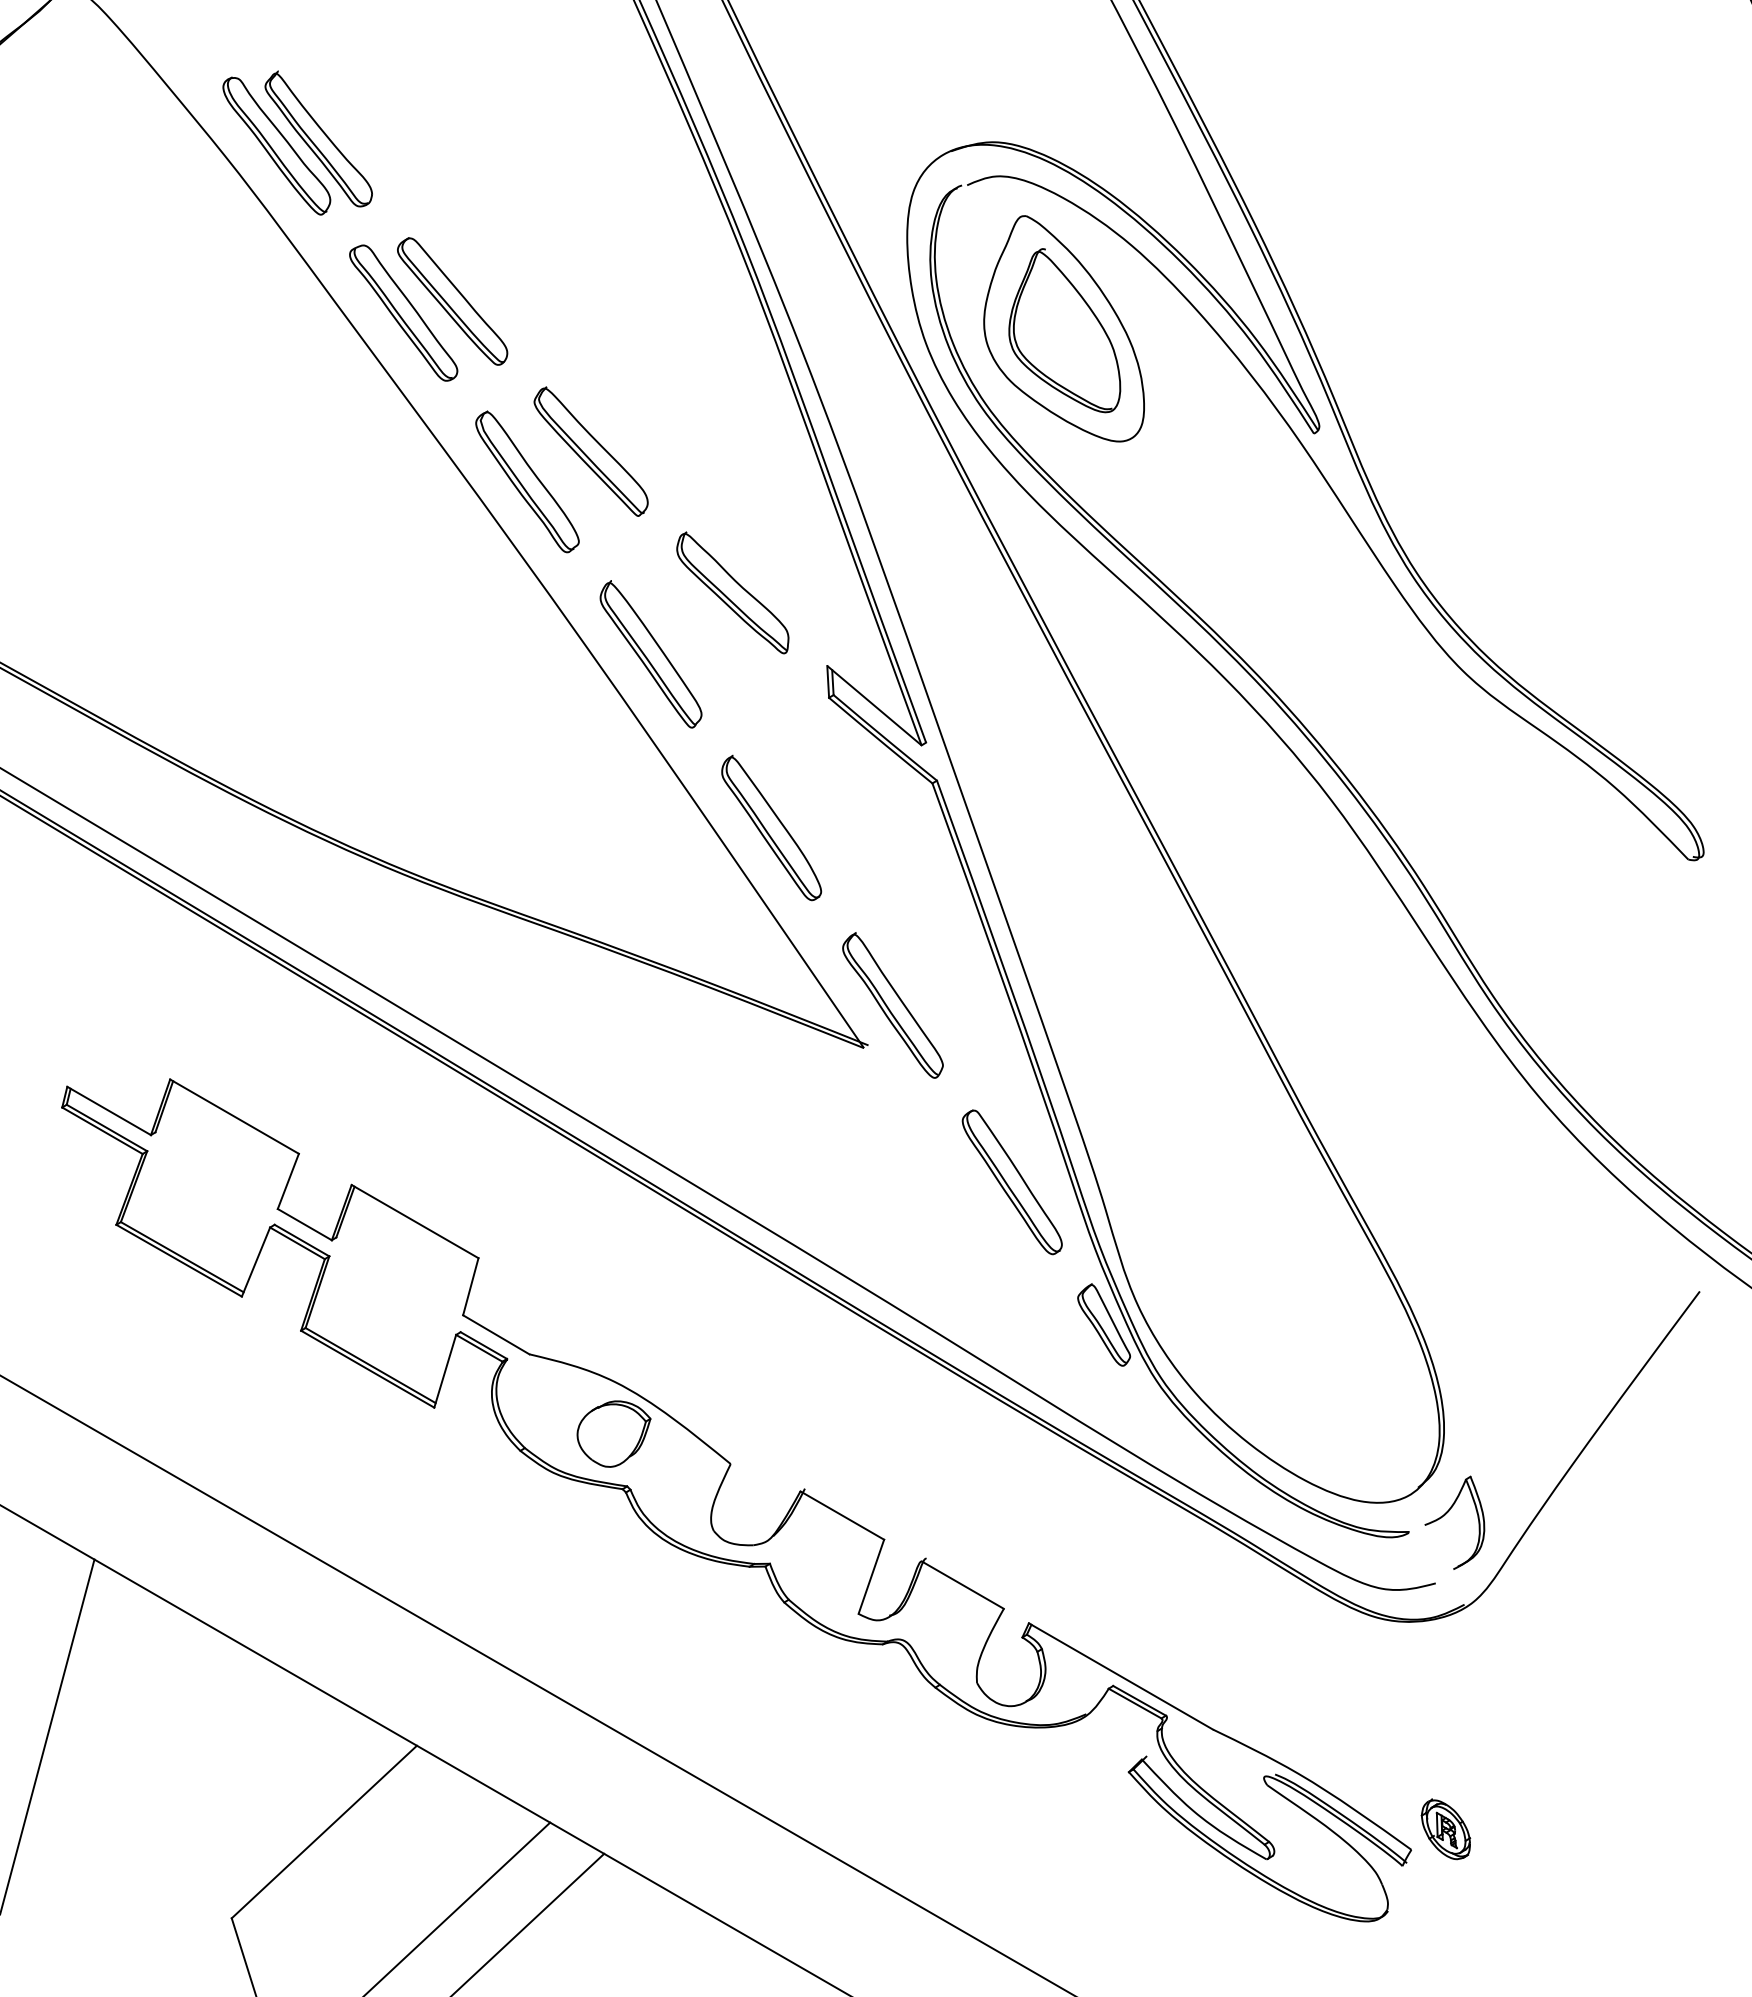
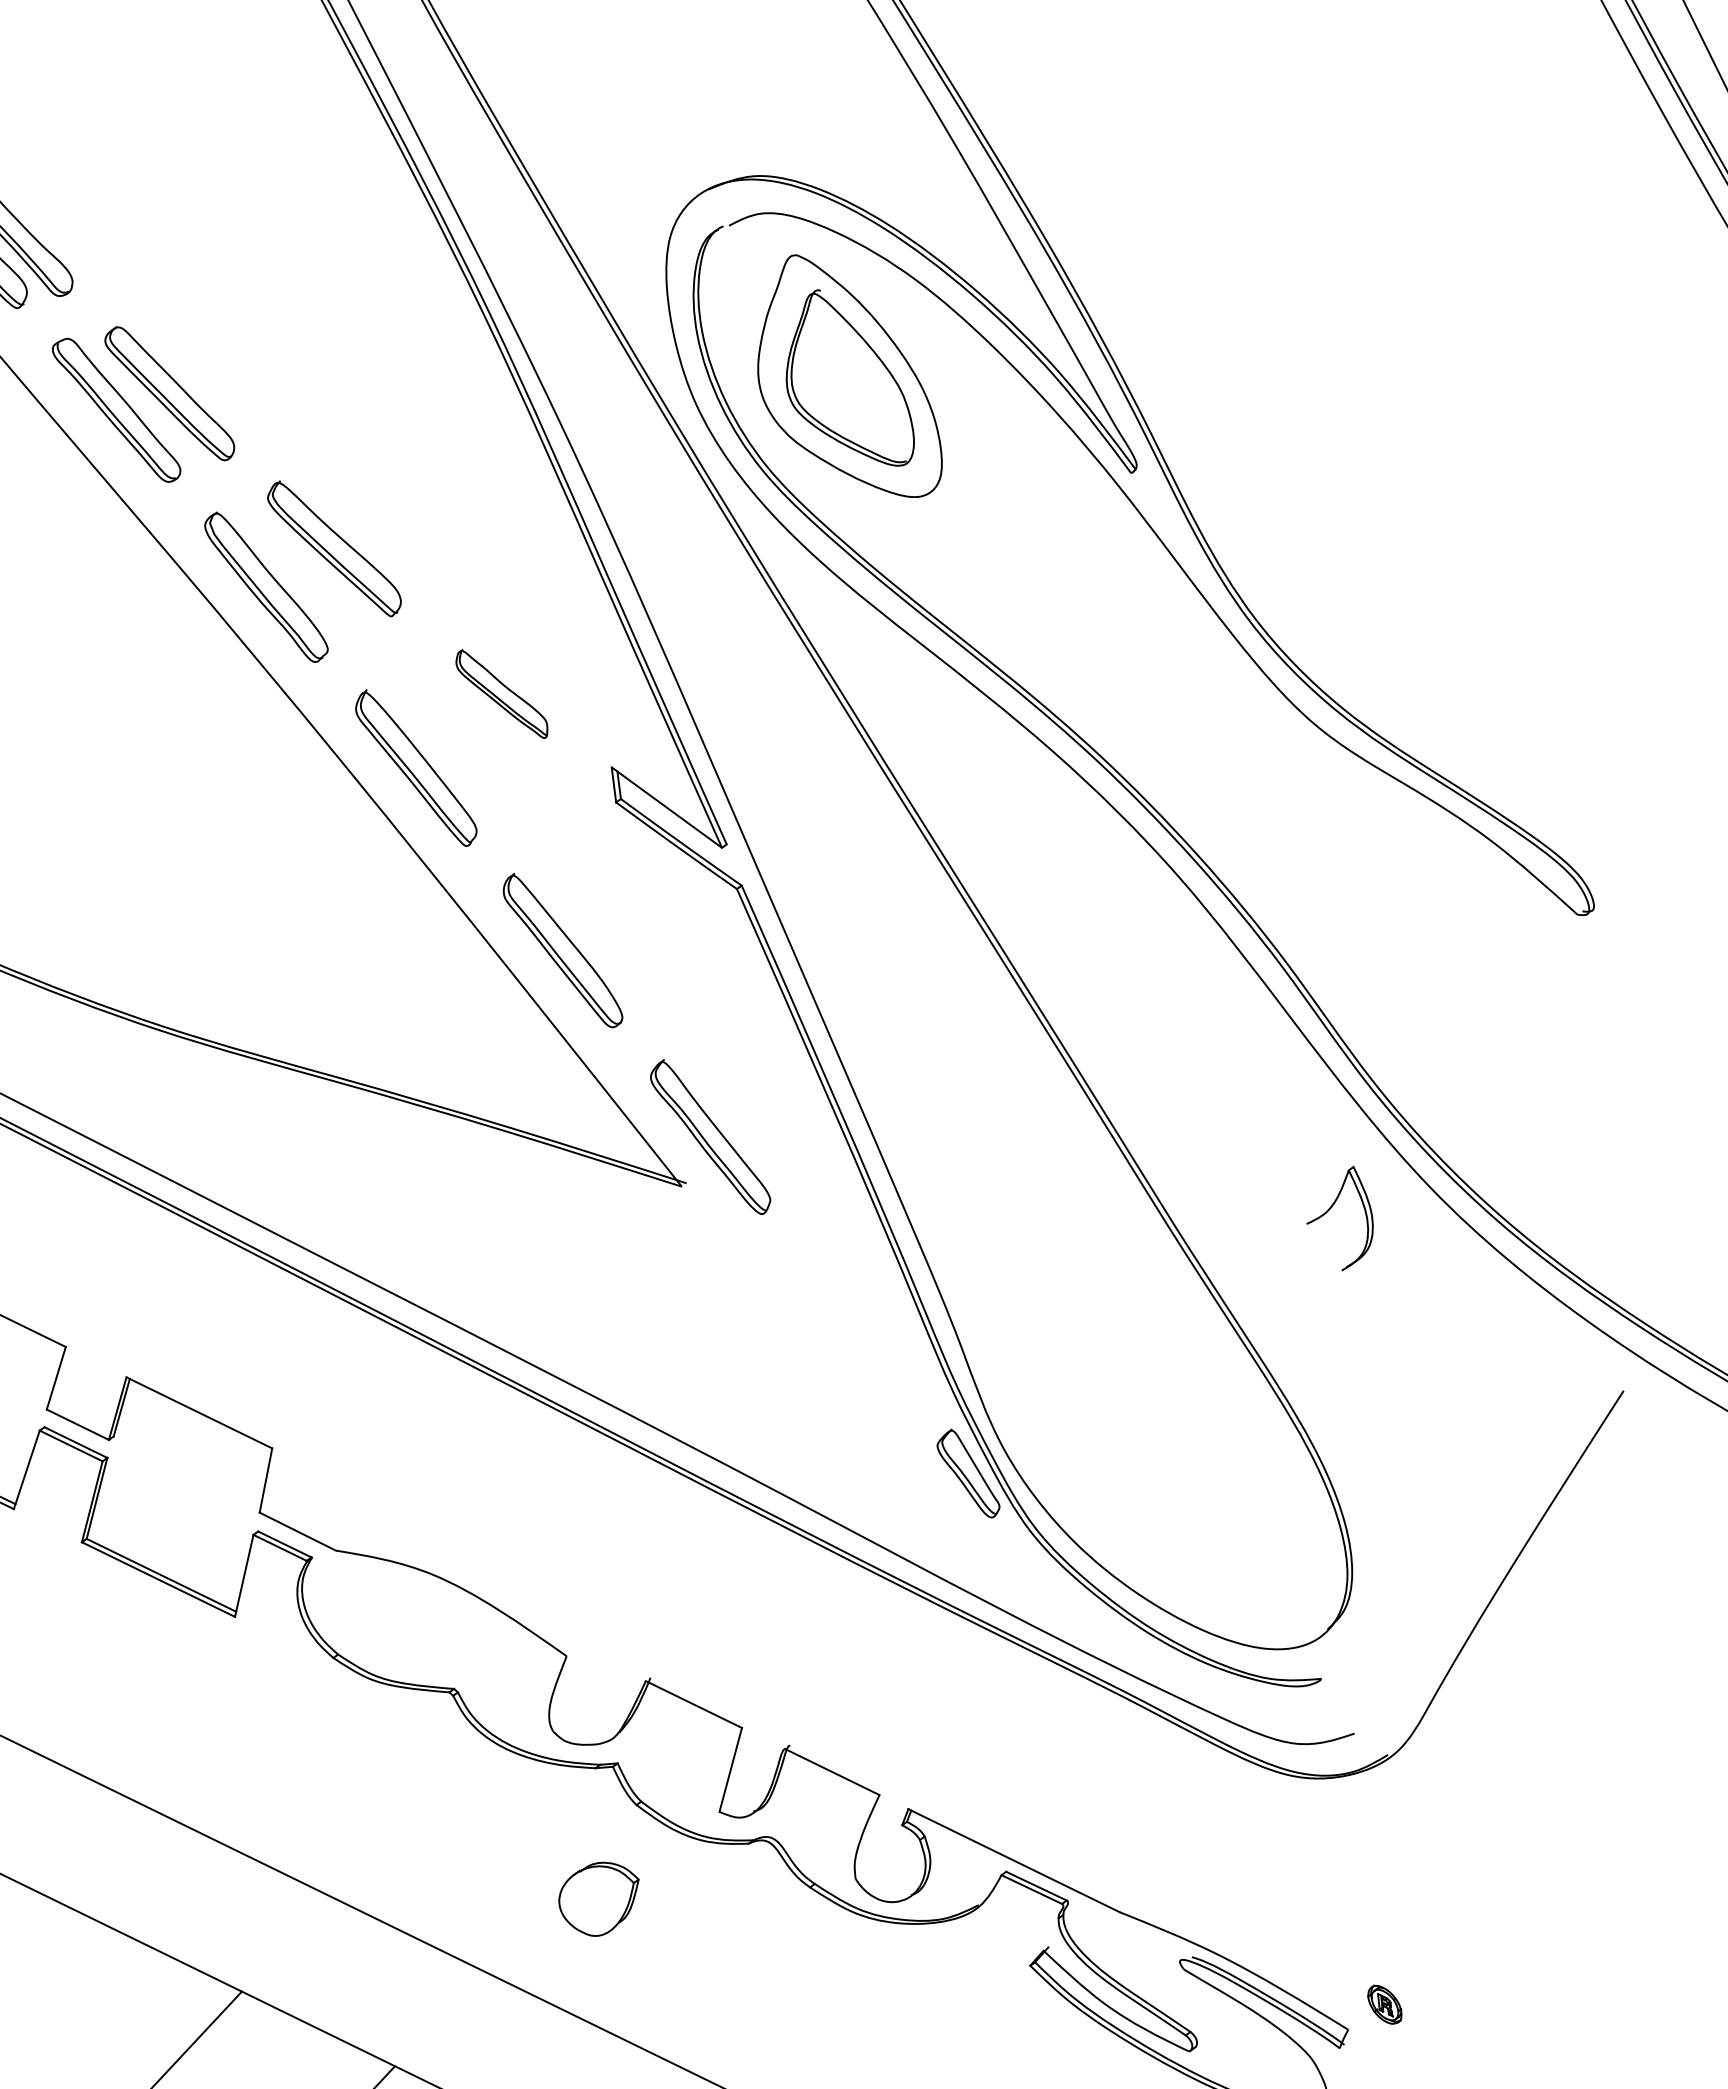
part: (732, 592) -> (501, 693), size x0.7
part: (1011, 1182) -> (855, 1323), removed
part: (613, 1433) -> (598, 1898), moved
part: (1446, 1514) -> (1329, 1210), moved
part: (1445, 1829) -> (1384, 2004), size x0.6

